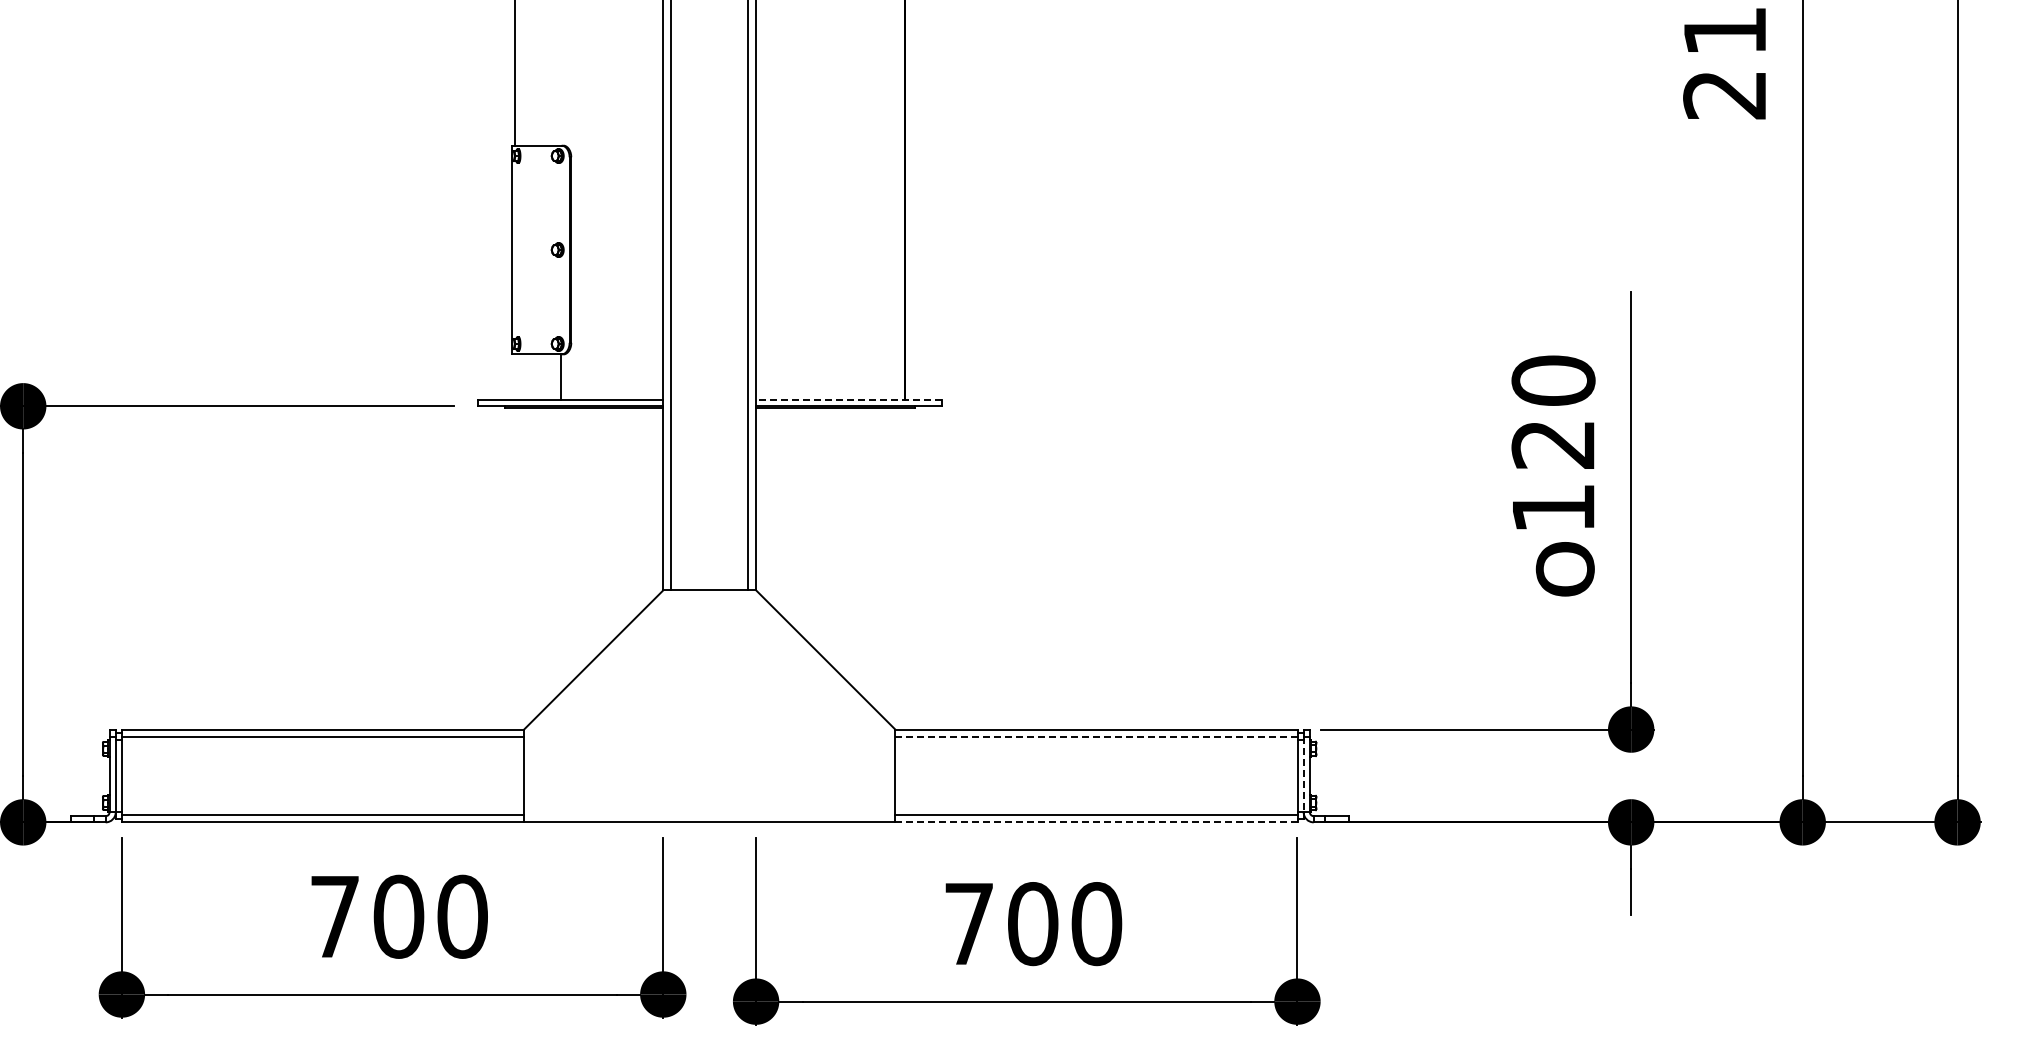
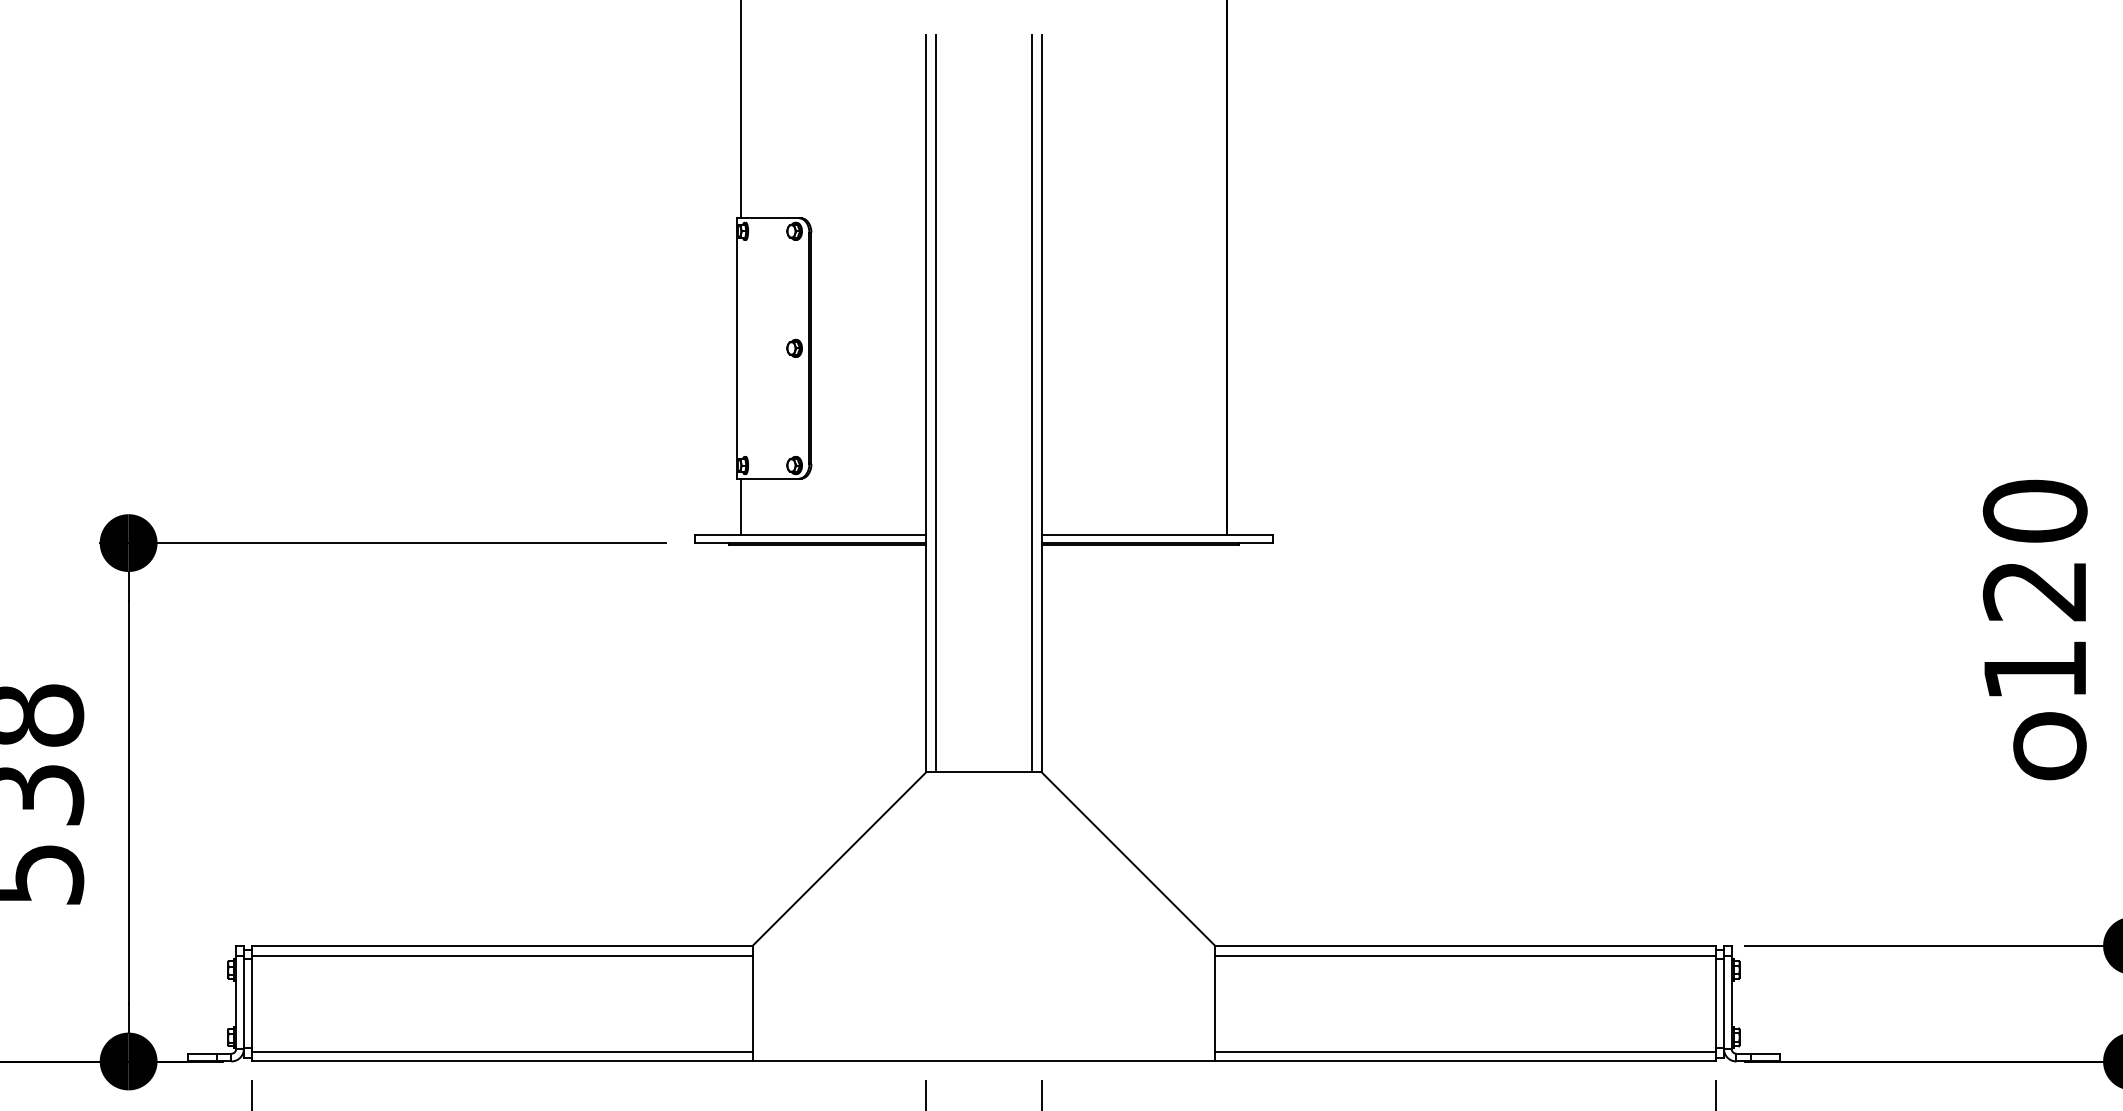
line: (560, 377) -> (740, 507), moved
line: (848, 400) -> (1156, 535), dashed -> solid
line: (1095, 737) -> (1464, 955), dashed -> solid
line: (1303, 774) -> (1723, 1001), dashed -> solid
line: (1095, 822) -> (1464, 1061), dashed -> solid

